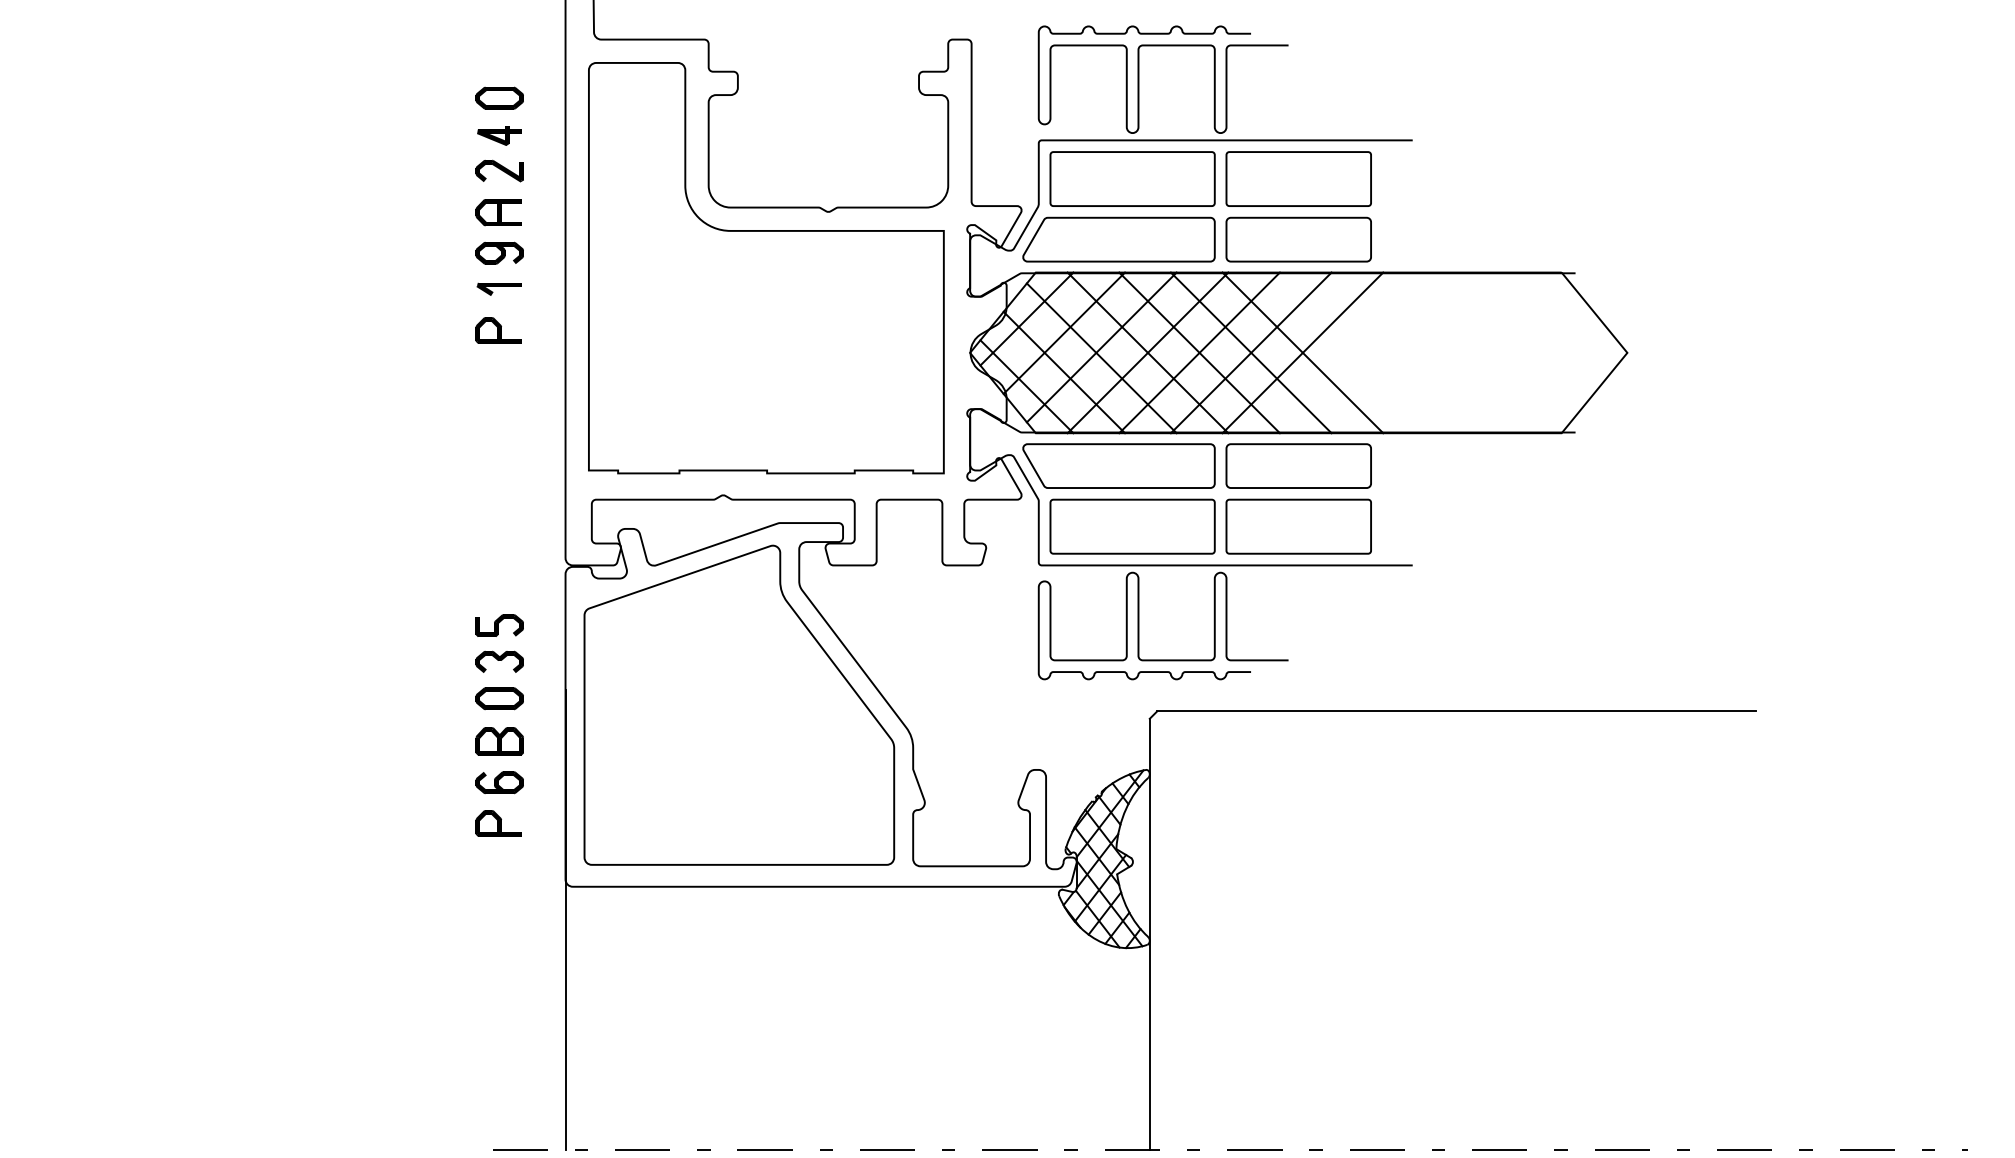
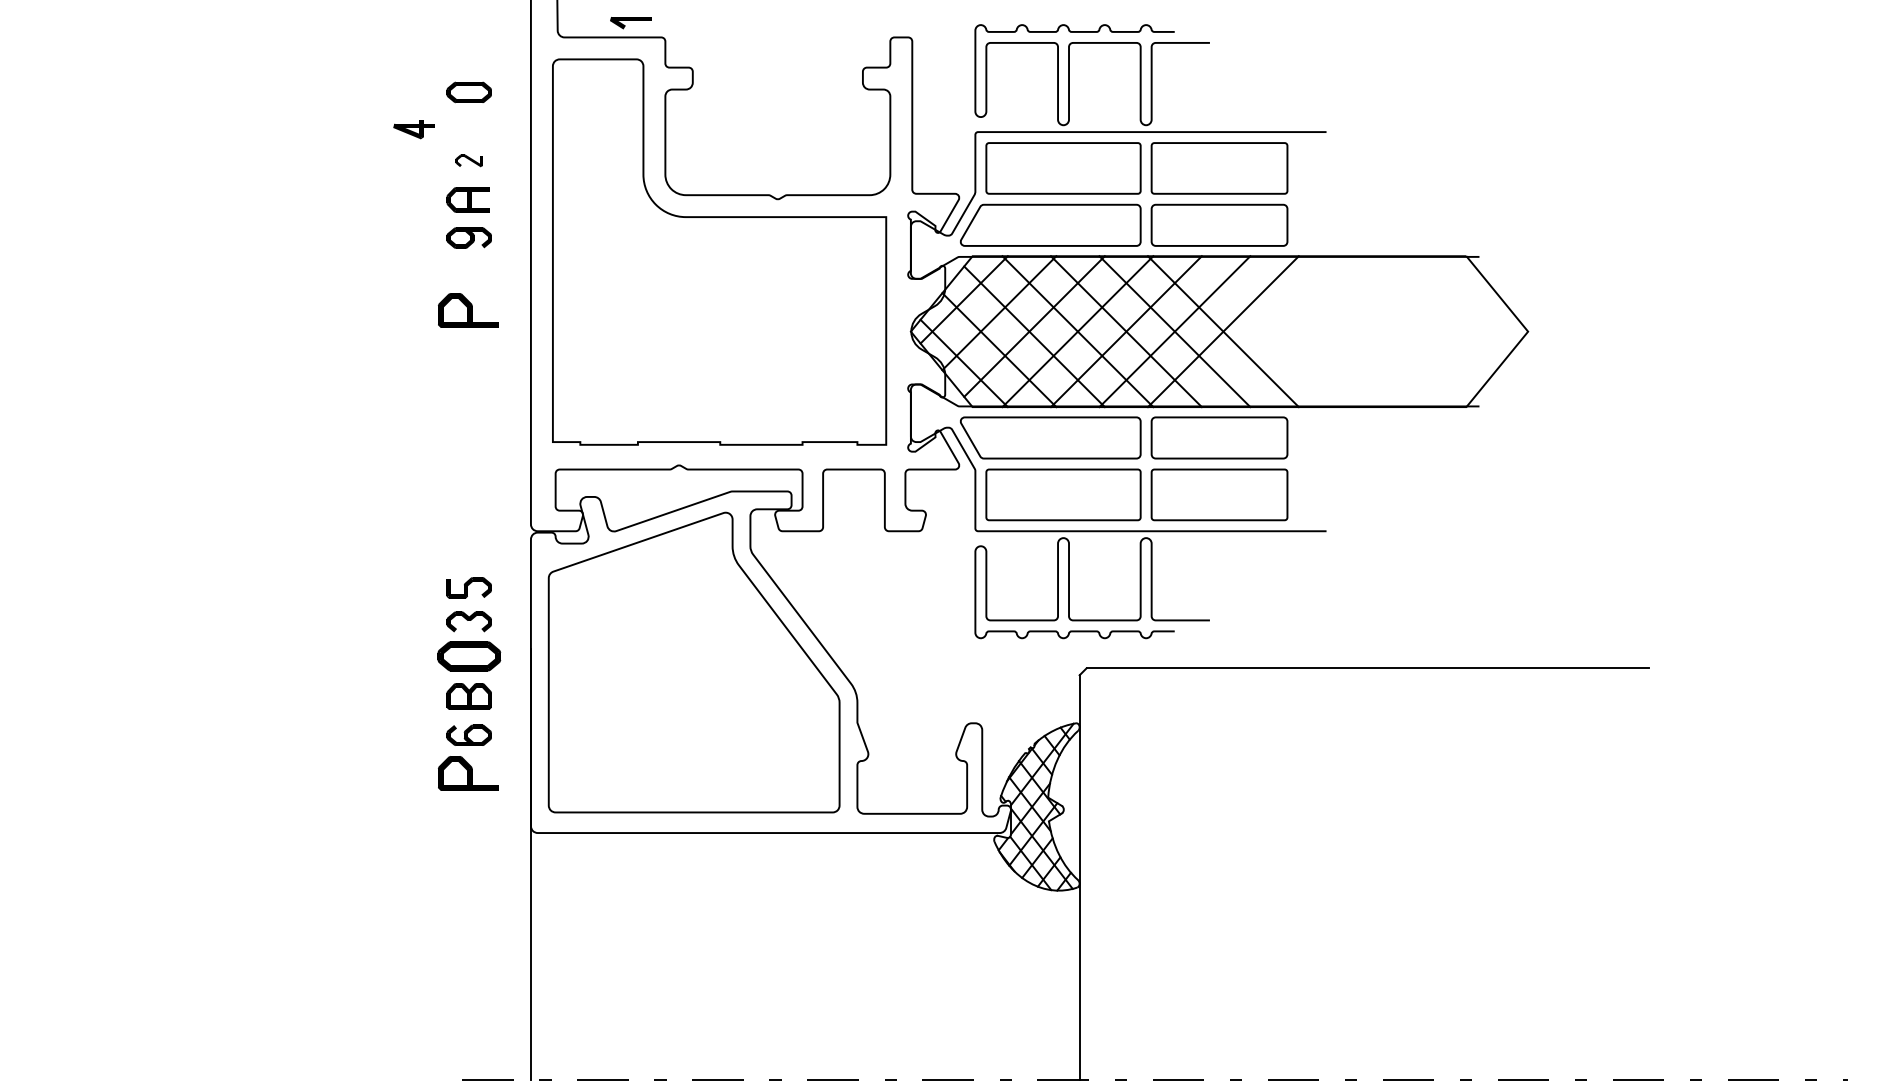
part: (499, 135) -> (414, 129), moved
part: (499, 170) -> (468, 160), size x0.6
part: (498, 288) -> (630, 22), moved
part: (498, 330) -> (467, 310), size x1.4
part: (499, 698) -> (468, 656), size x1.4
part: (498, 823) -> (467, 773), size x1.4

